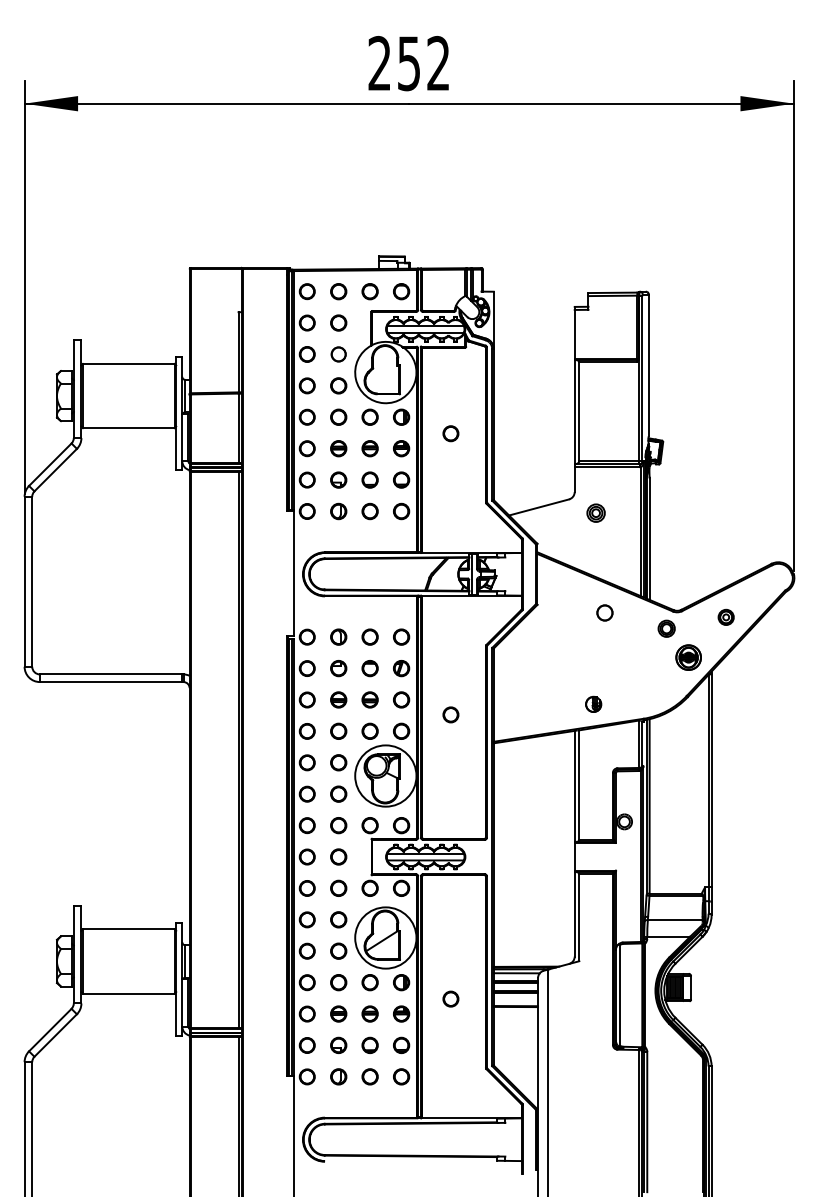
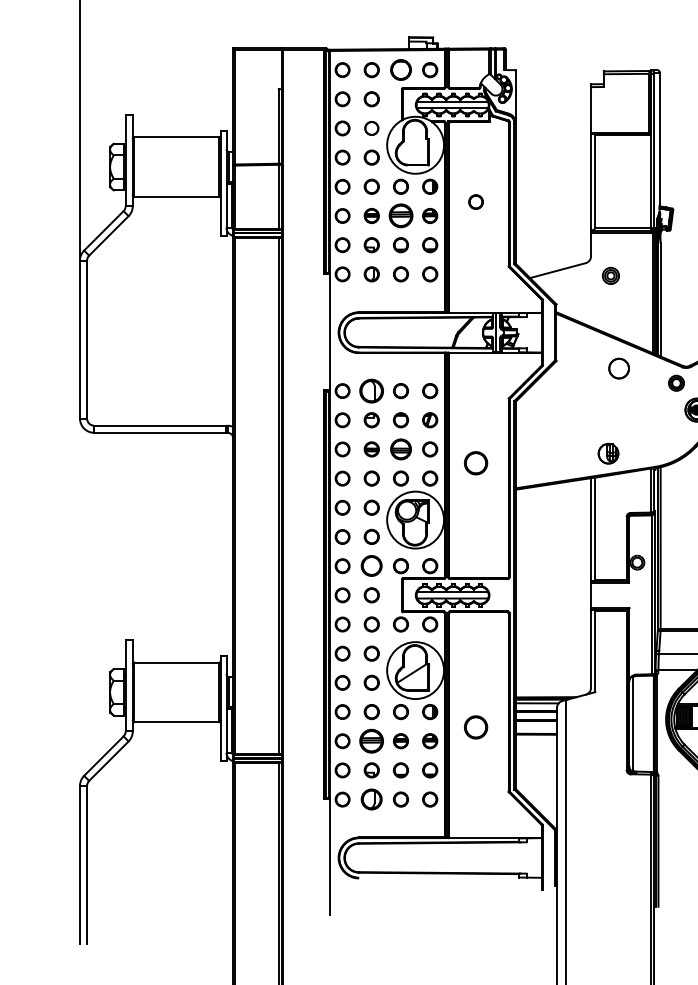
circle: (369, 291) -> (400, 69), size x1.4
part: (369, 448) -> (400, 215), size x1.6
circle: (604, 612) -> (618, 368), size x1.4
part: (338, 636) -> (371, 390), size x1.6
part: (369, 699) -> (400, 449), size x1.4
part: (593, 703) -> (608, 452), size x1.4
circle: (450, 714) -> (475, 462), size x1.6
circle: (338, 825) -> (371, 566), size x1.4
circle: (450, 998) -> (475, 726), size x1.6
part: (338, 1013) -> (371, 740), size x1.6
part: (338, 1076) -> (371, 799), size x1.4

